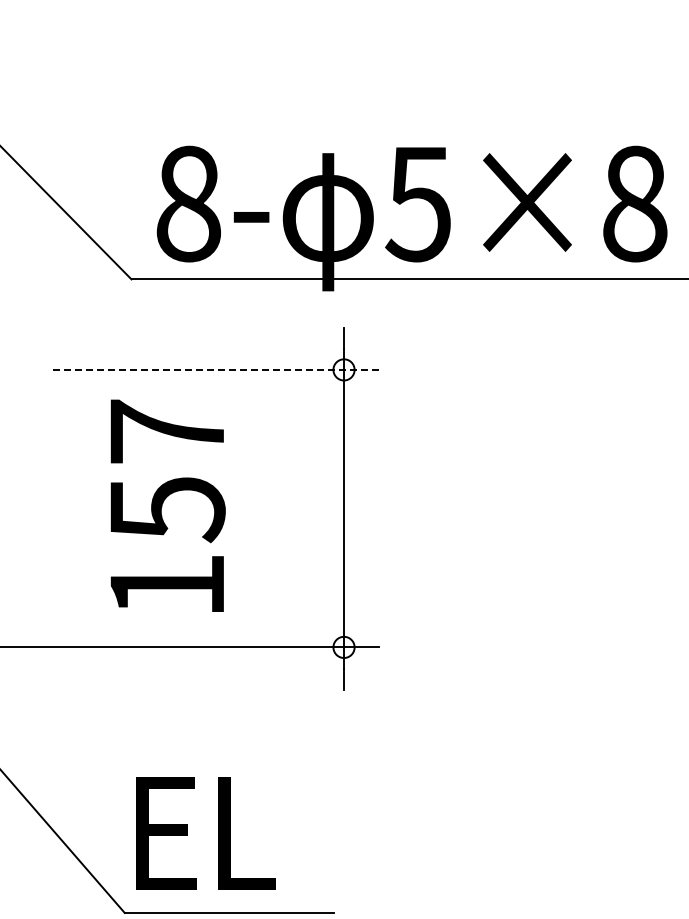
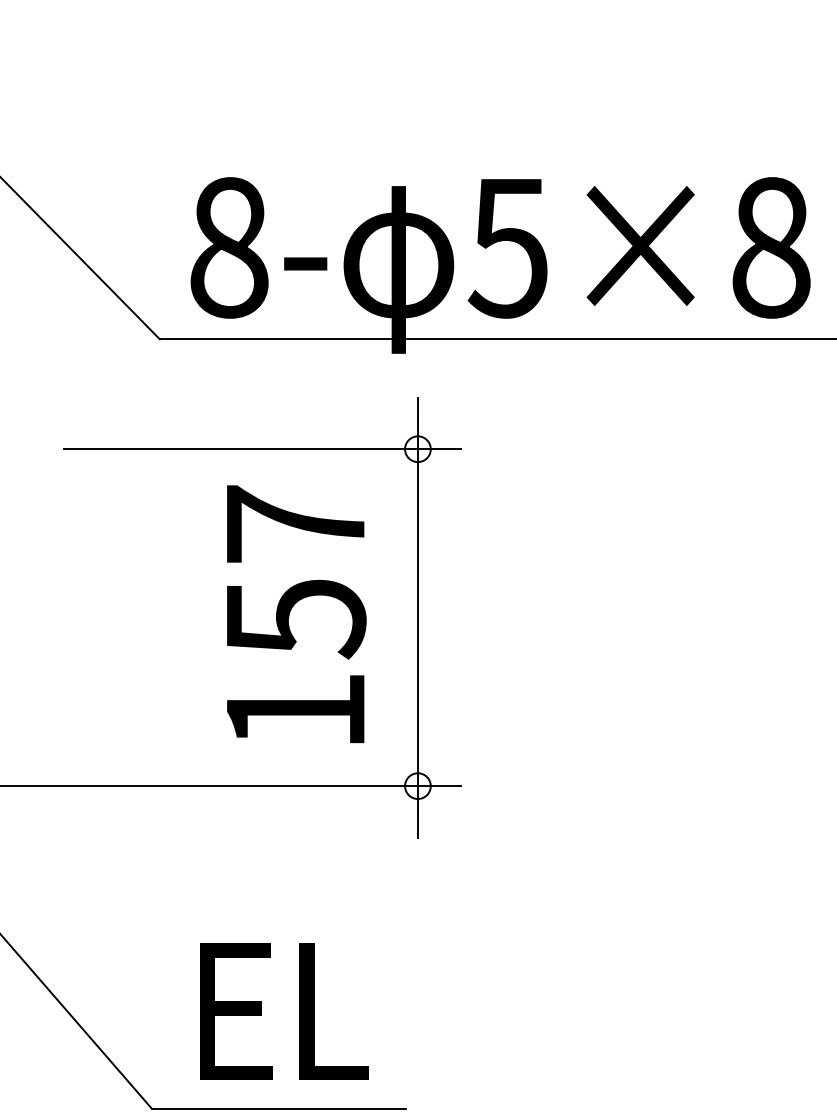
line: (216, 369) -> (263, 448), dashed -> solid
text: (167, 505) -> (295, 613), moved
text: (205, 833) -> (283, 1012), moved

